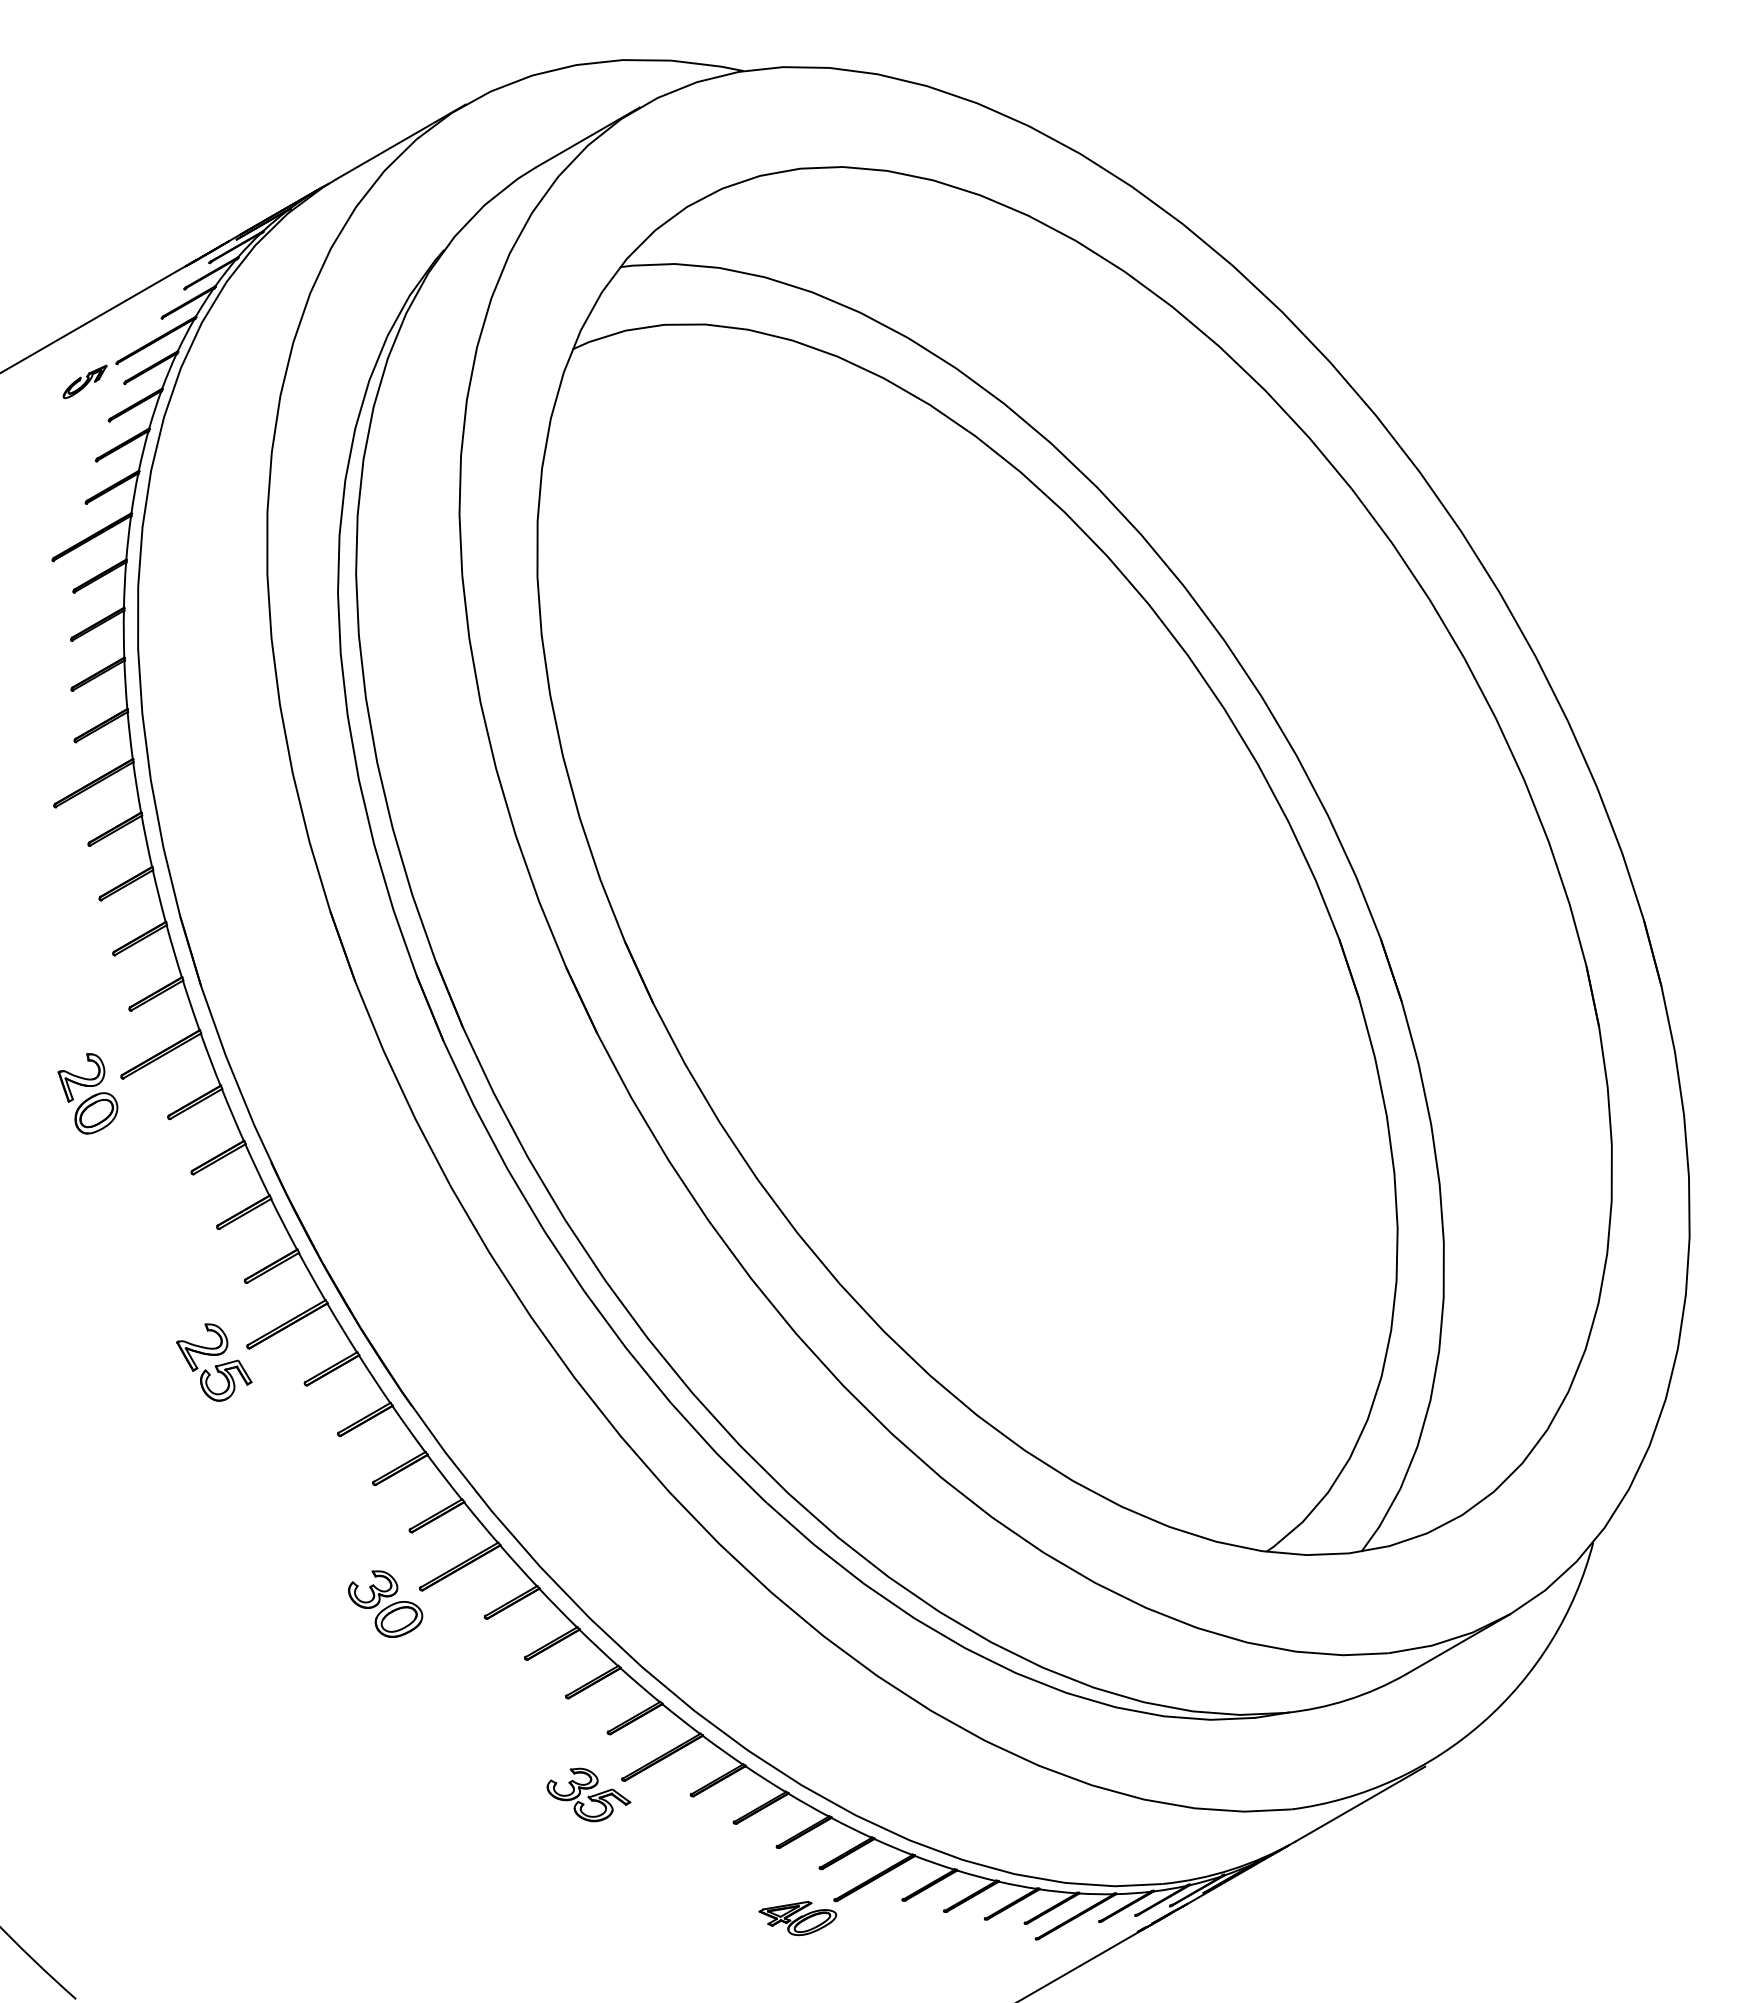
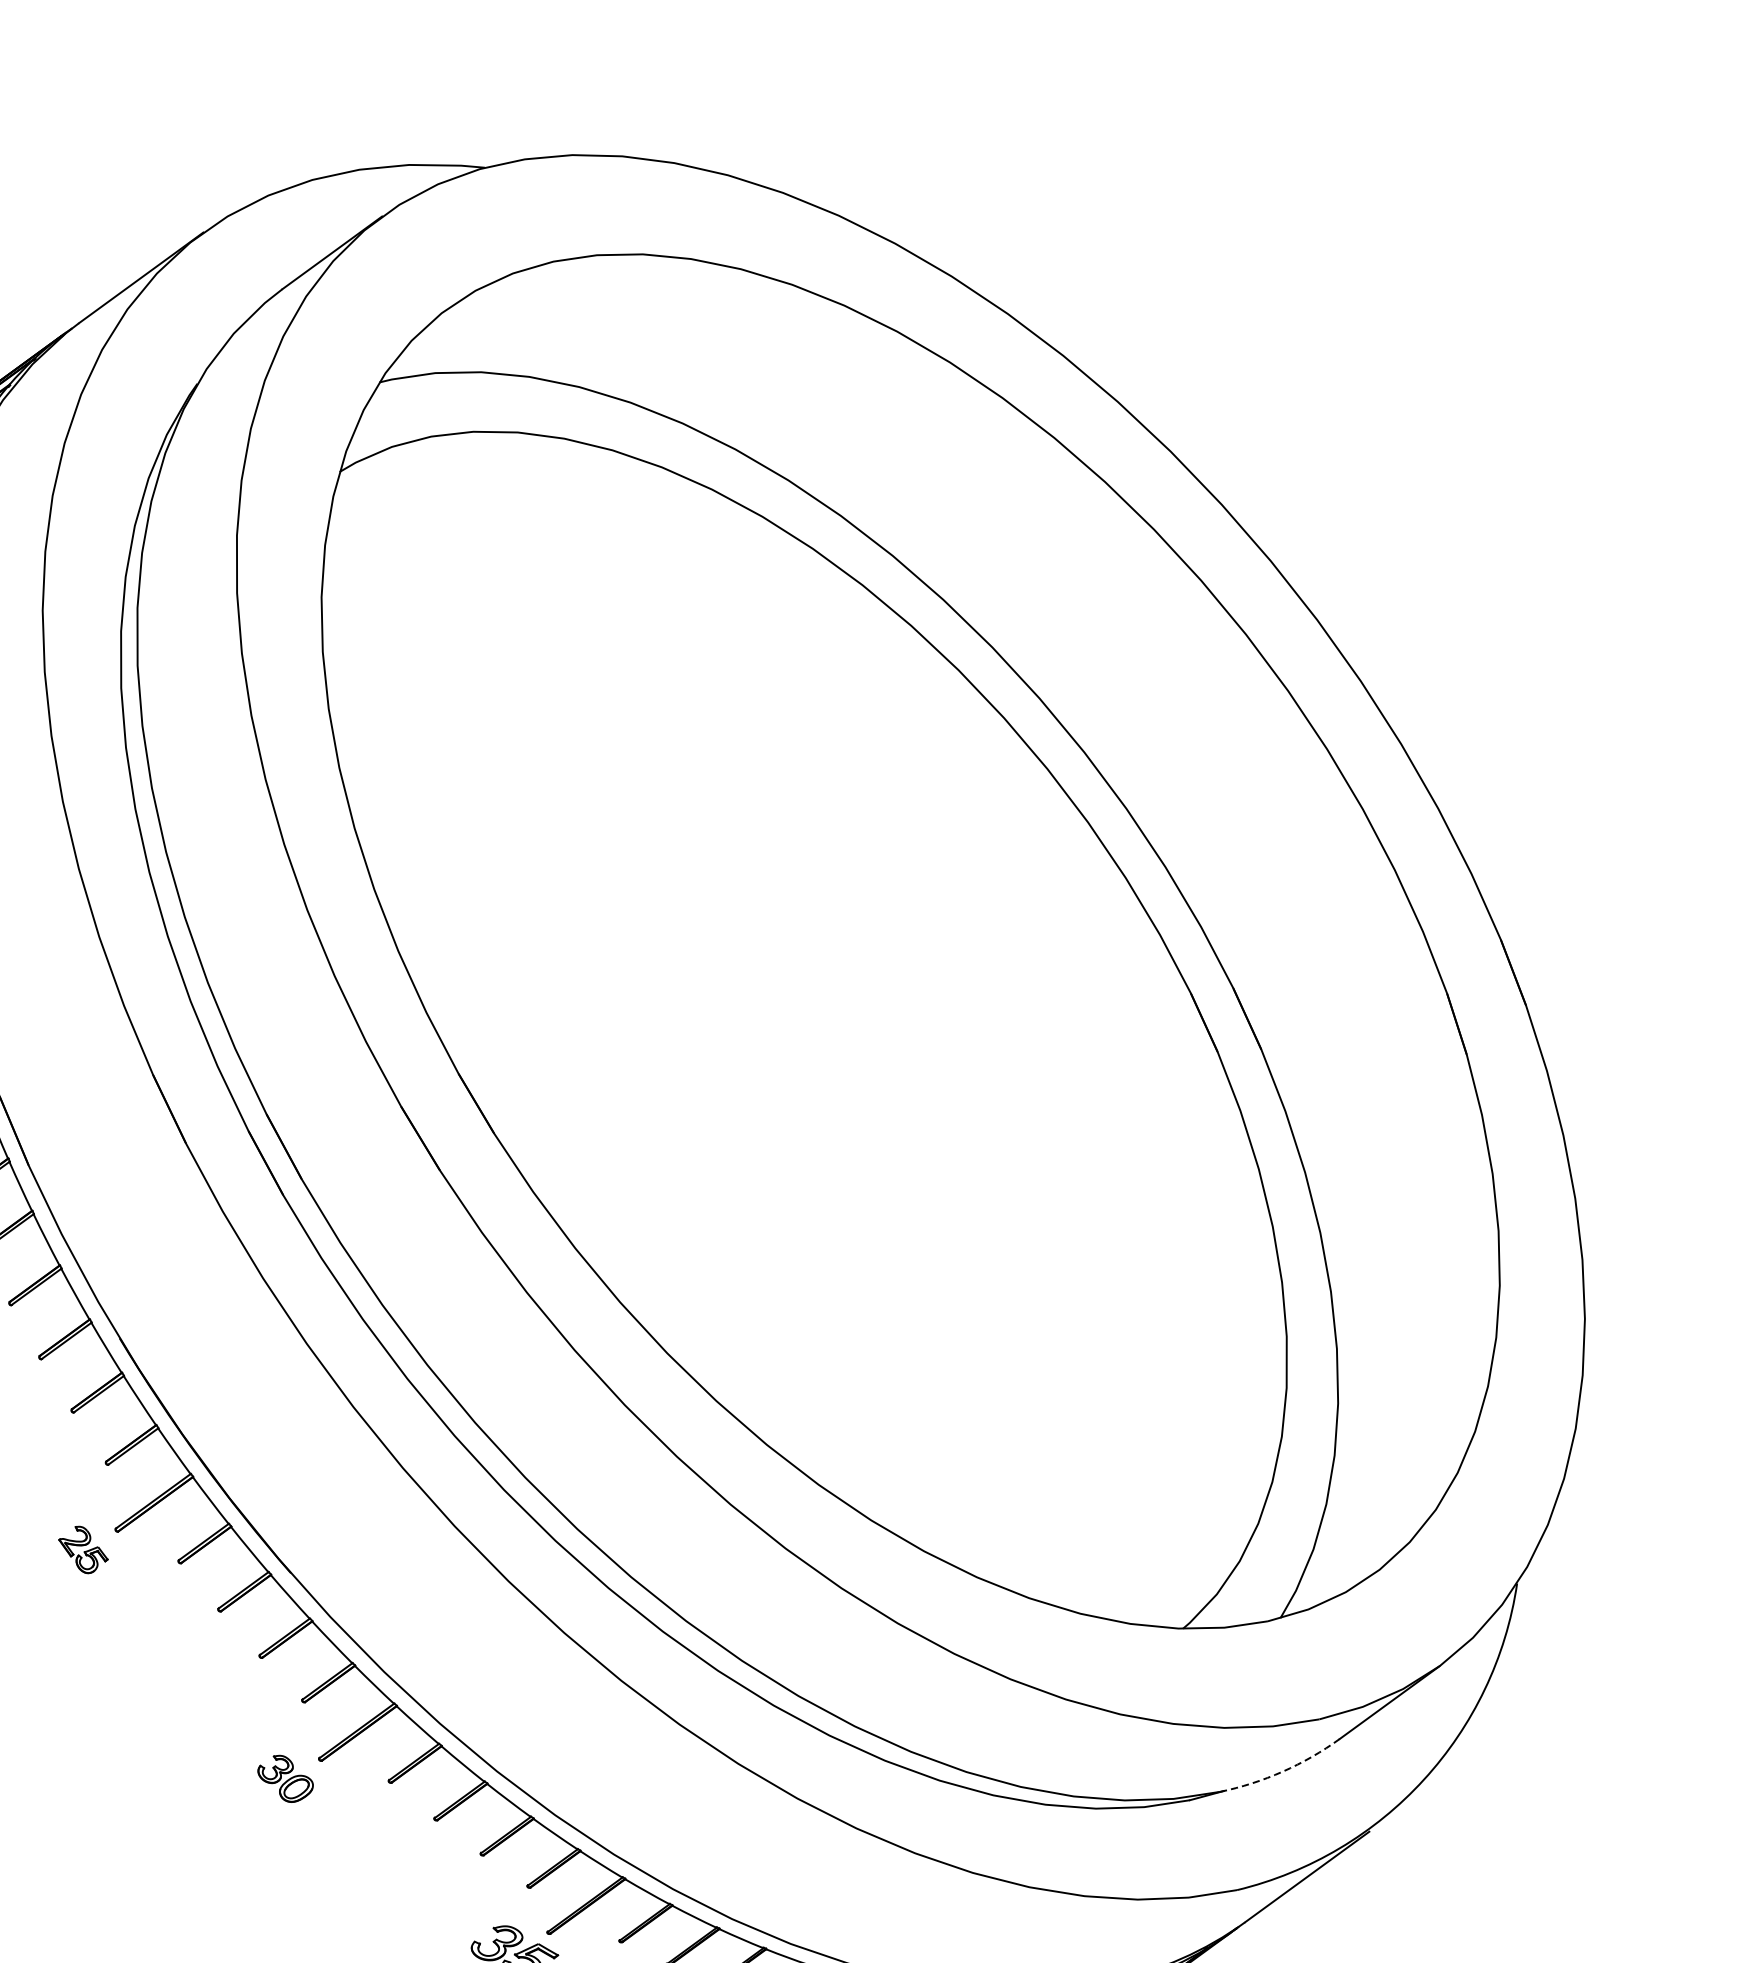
part: (214, 1362) -> (83, 1549), size x0.6
part: (385, 1603) -> (285, 1778), size x0.7
arc: (1347, 1699) -> (1282, 1771), solid -> dashed

